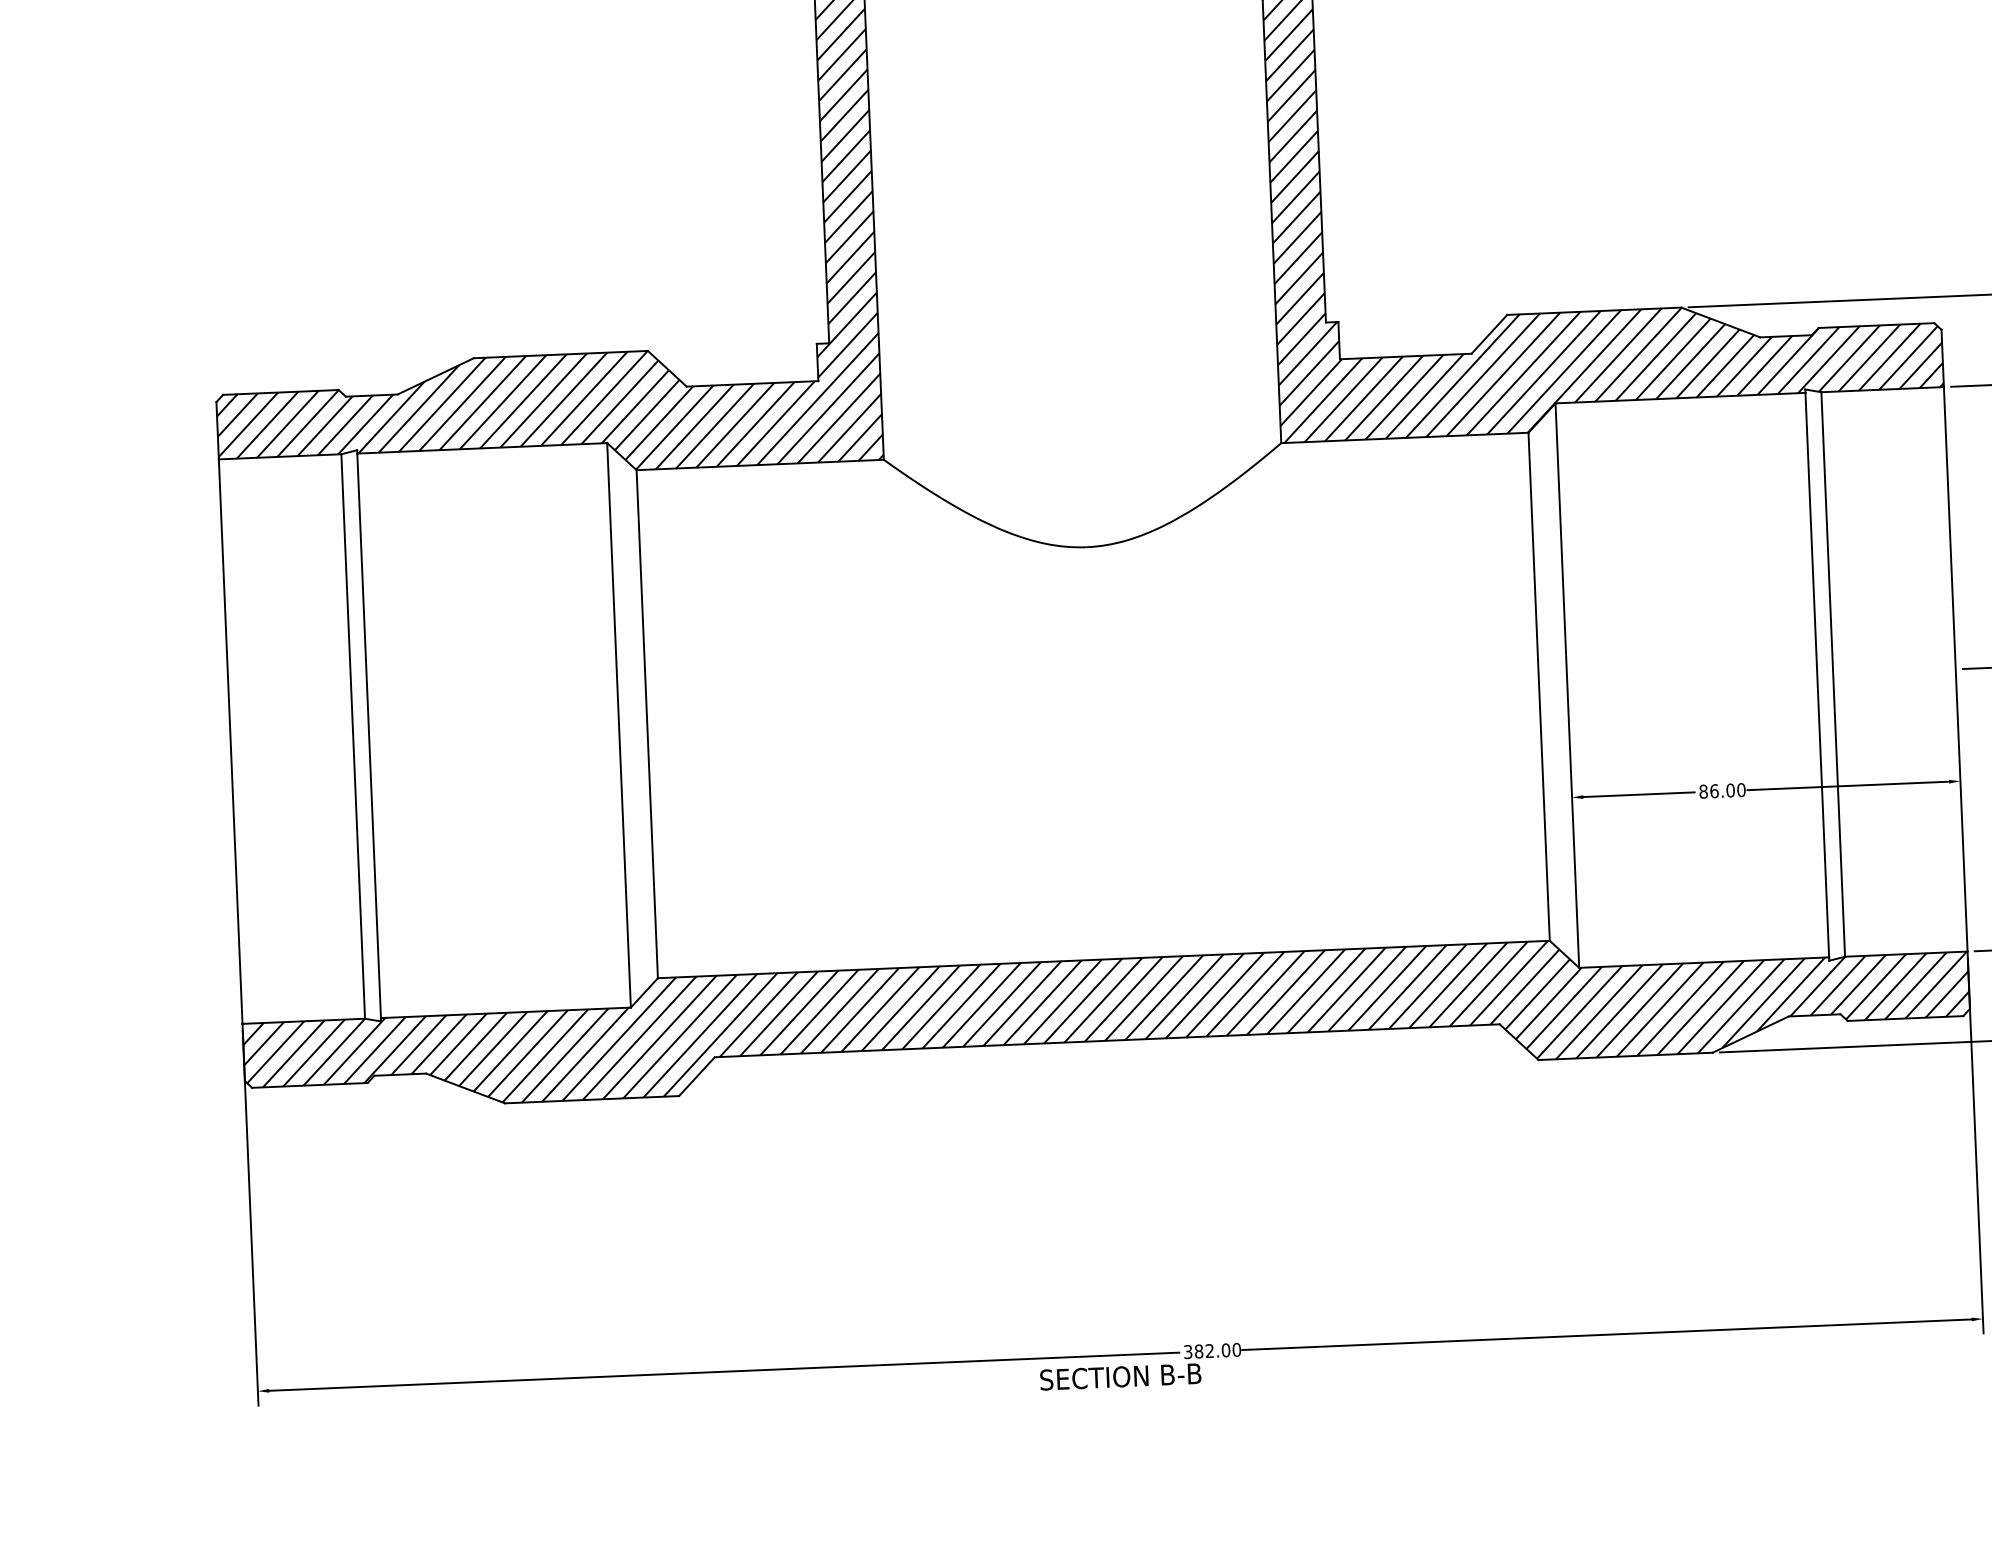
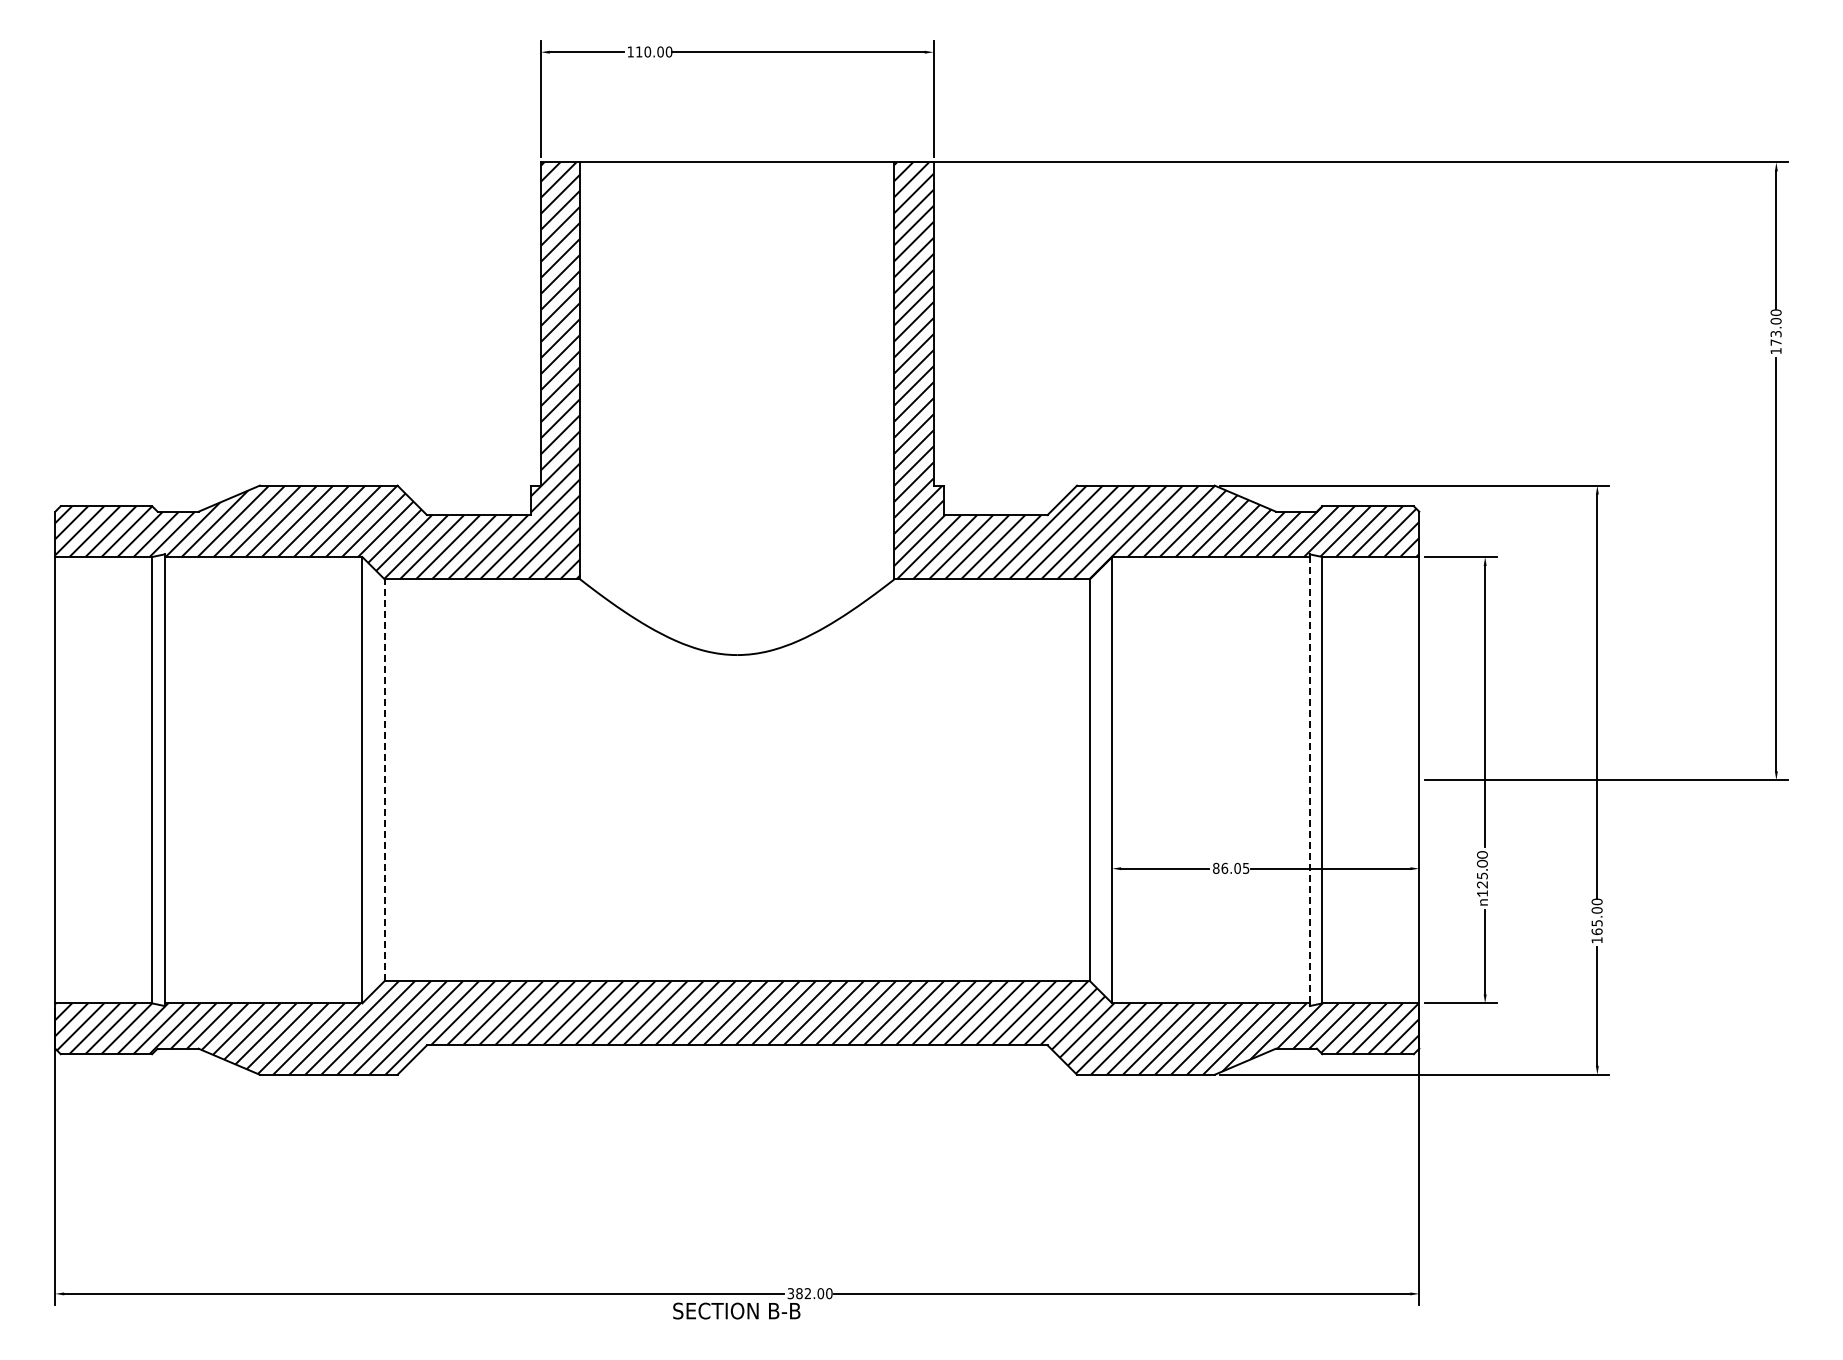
line: (1816, 674) -> (1309, 779), solid -> dashed
line: (647, 724) -> (384, 780), solid -> dashed
text: (1740, 788) -> (1245, 867), 86.00 -> 86.05

